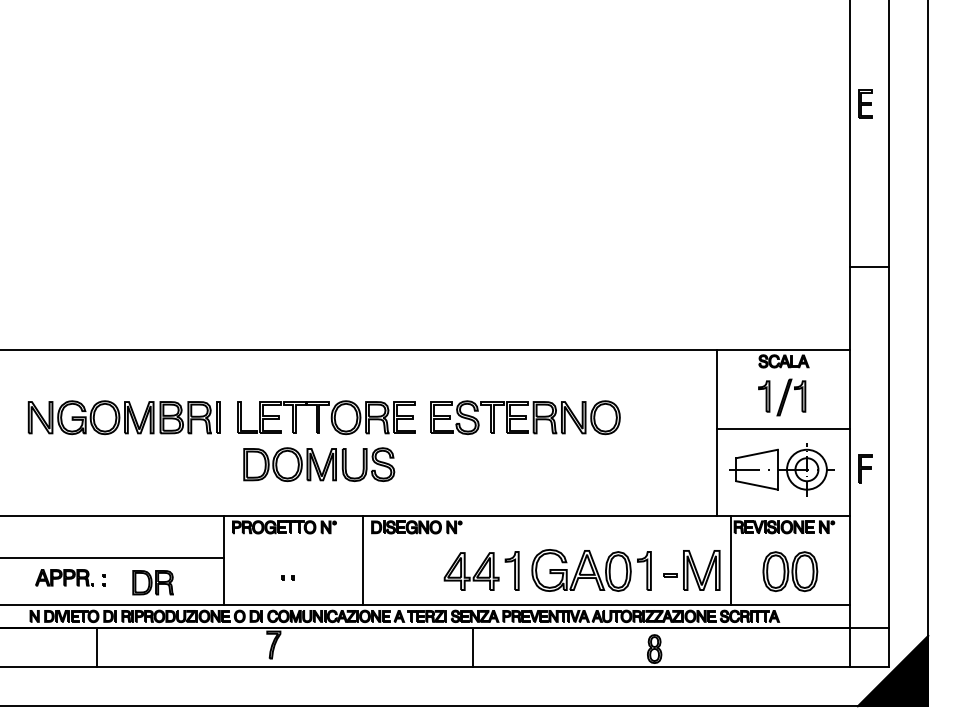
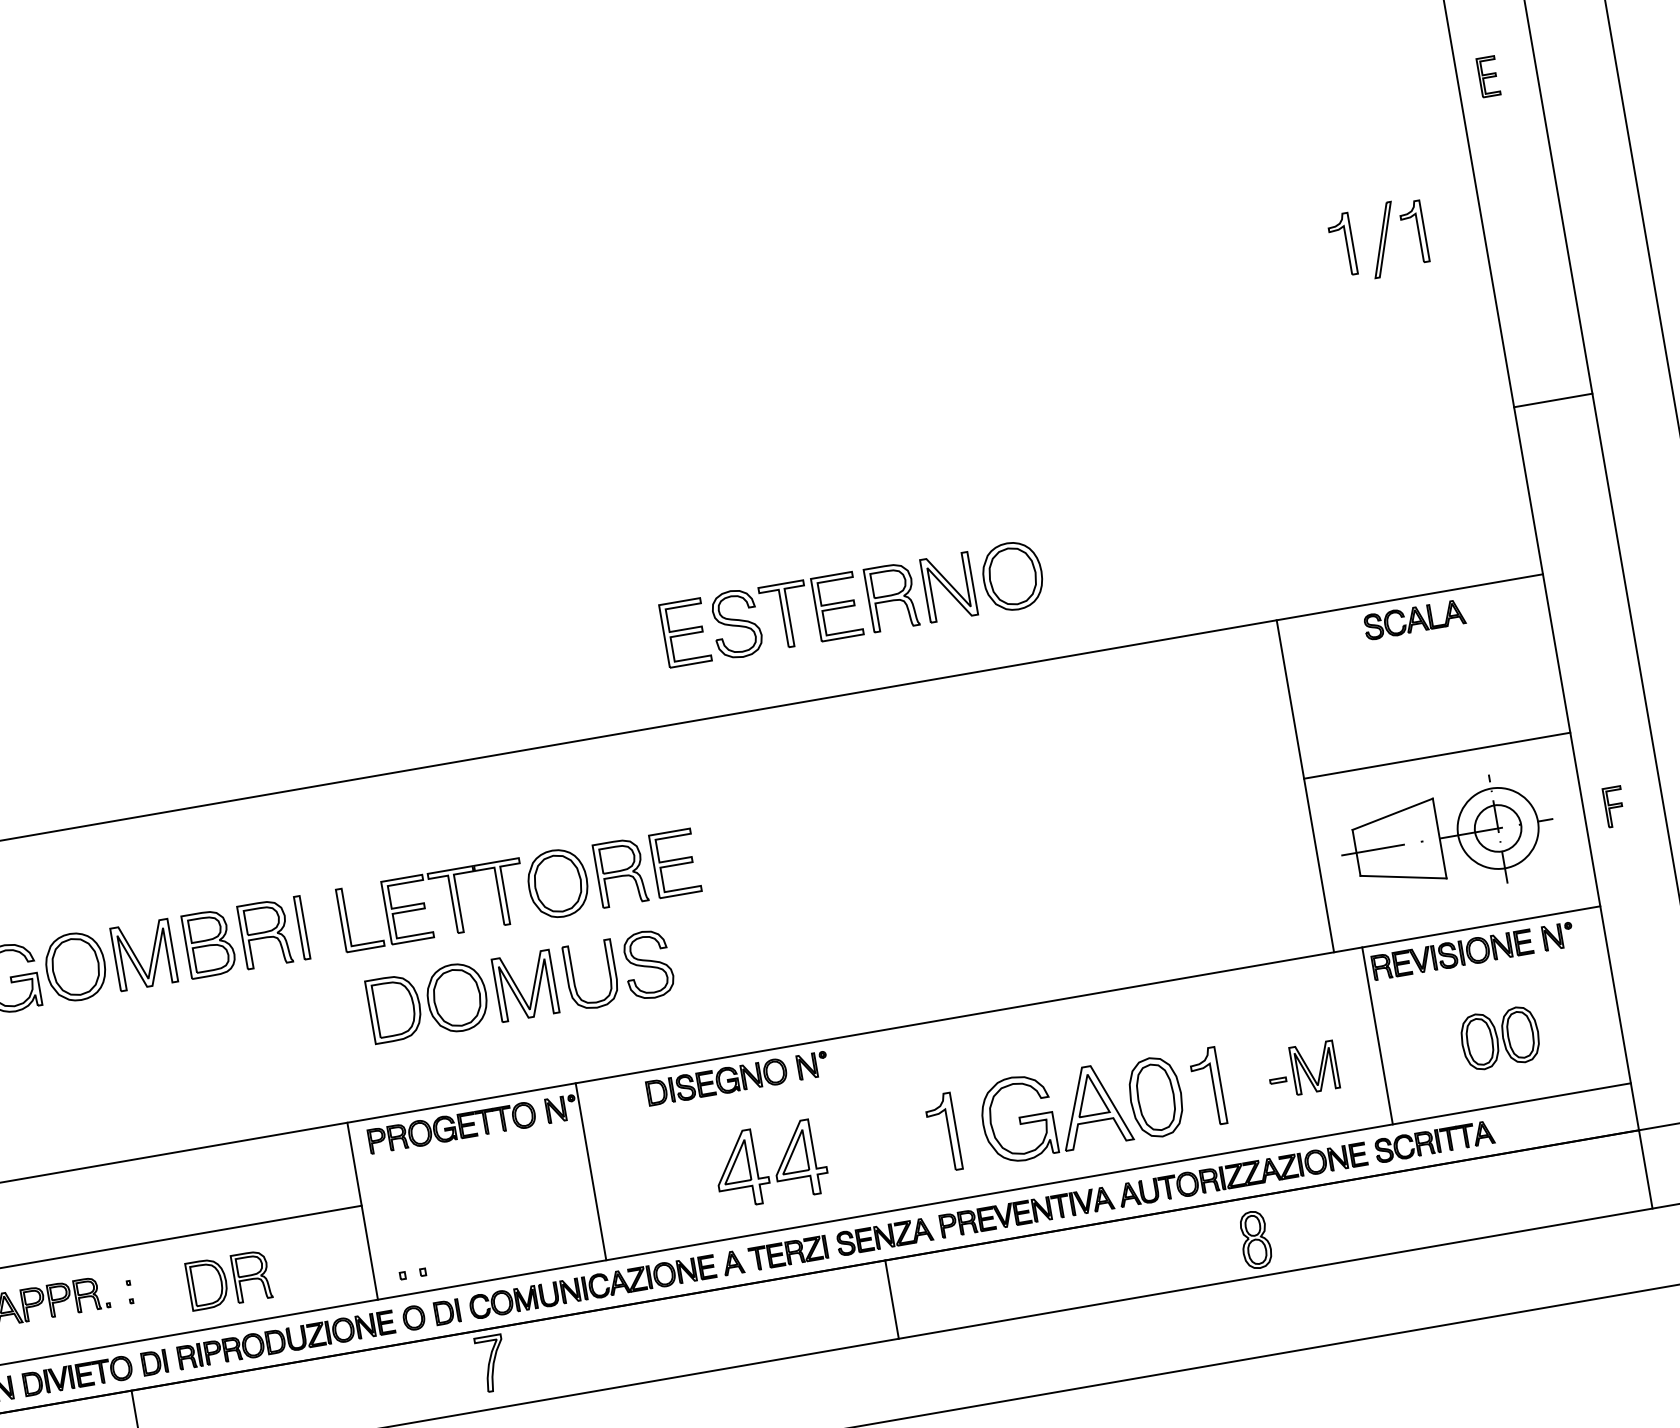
part: (865, 103) -> (1488, 75), size x0.7
part: (782, 397) -> (1379, 240), moved
part: (525, 417) -> (852, 603), moved
part: (865, 468) -> (1614, 805), size x0.7
line: (362, 560) -> (590, 1172), moved
part: (691, 570) -> (1301, 1069), size x0.6
part: (471, 571) -> (770, 1163), moved
part: (790, 571) -> (1500, 1037), size x0.7
part: (287, 577) -> (411, 1273), moved

